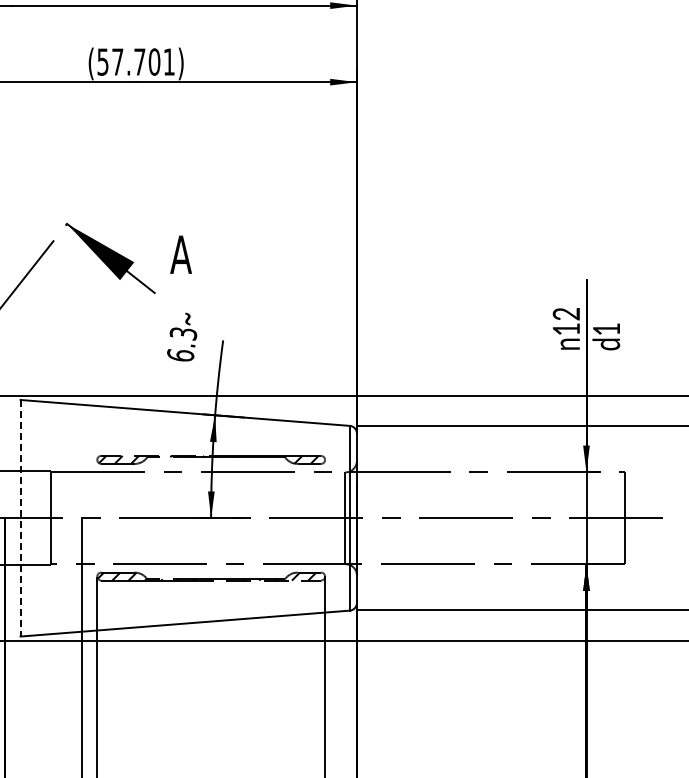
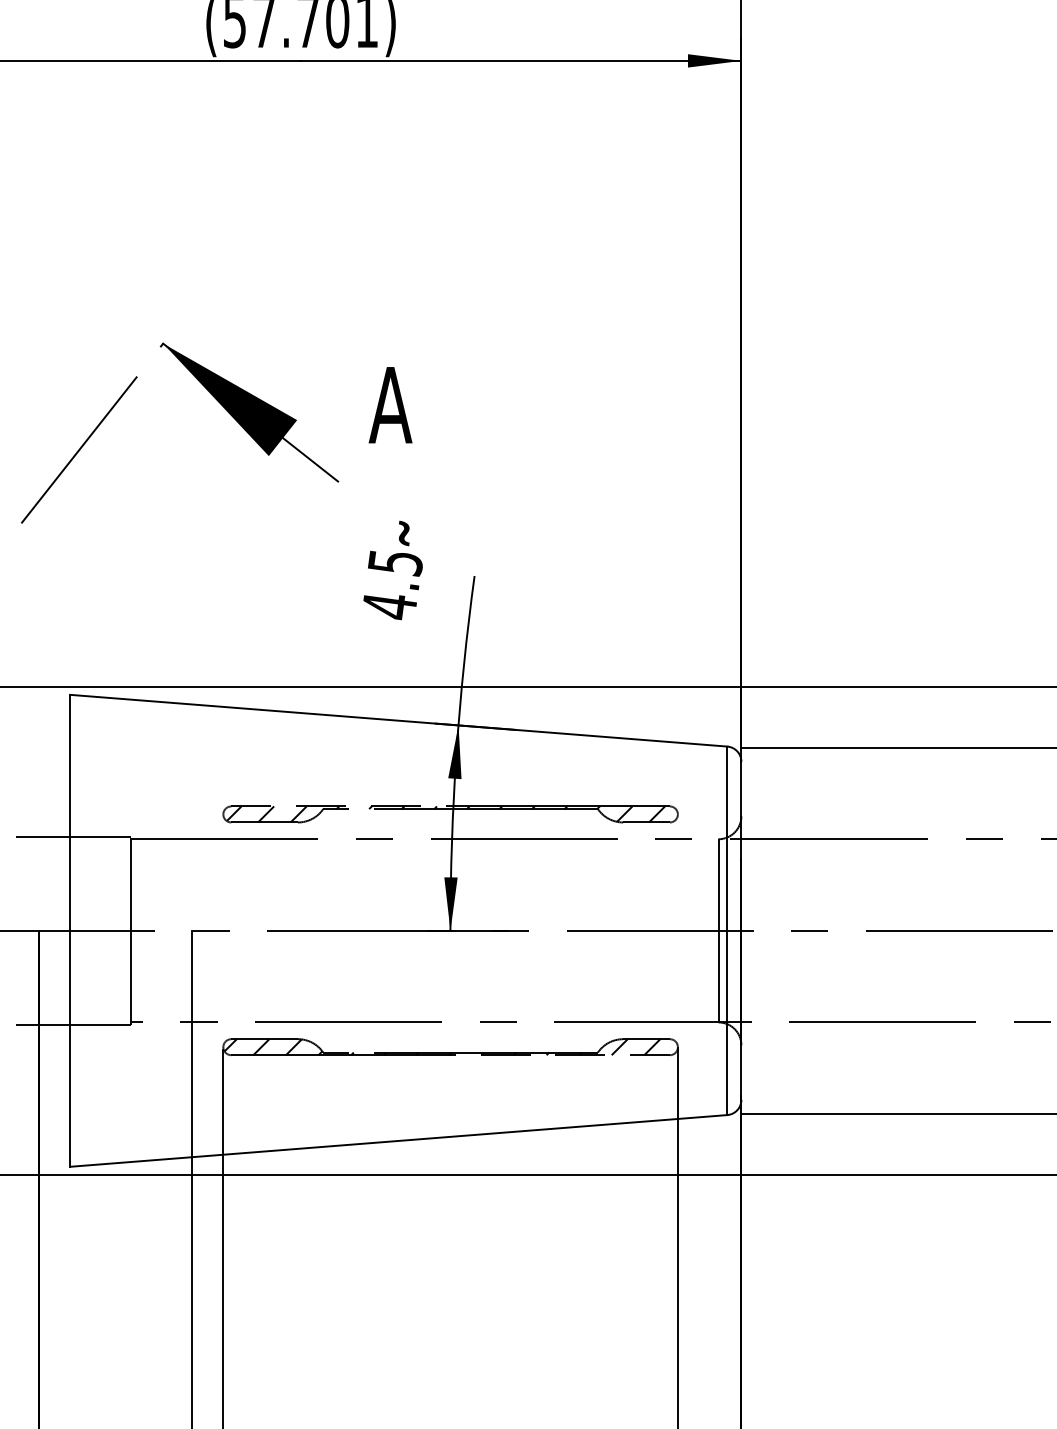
text: (181, 344) -> (391, 584), 6.3 -> 4.5
line: (20, 518) -> (70, 931), dashed -> solid

